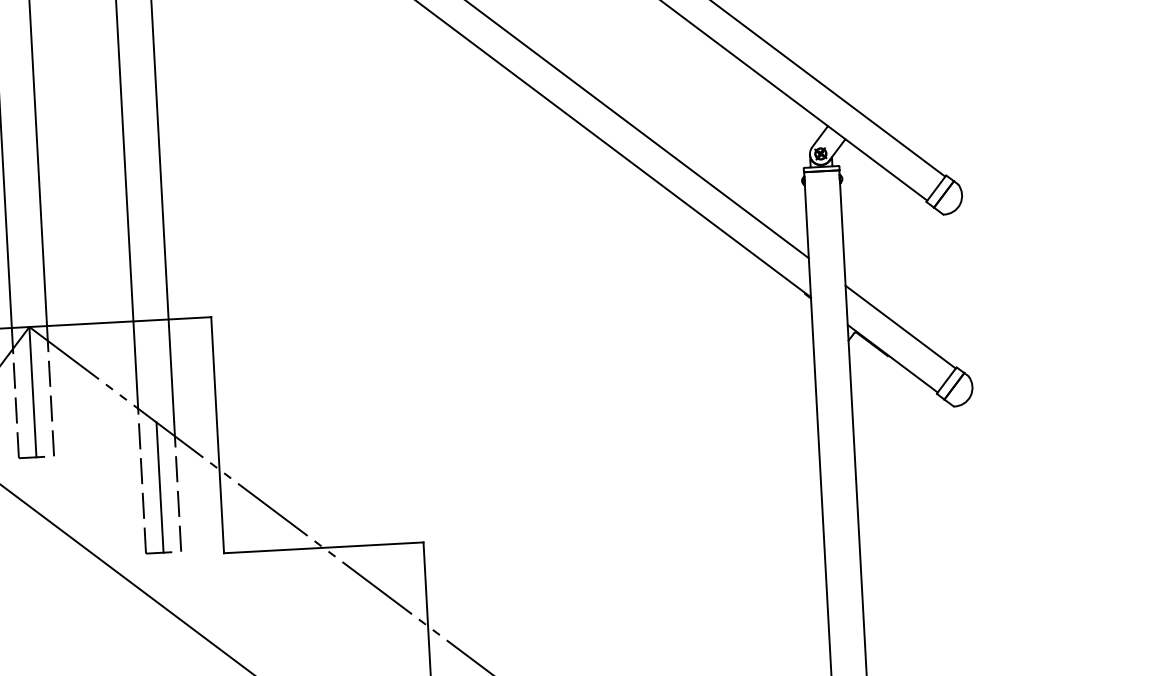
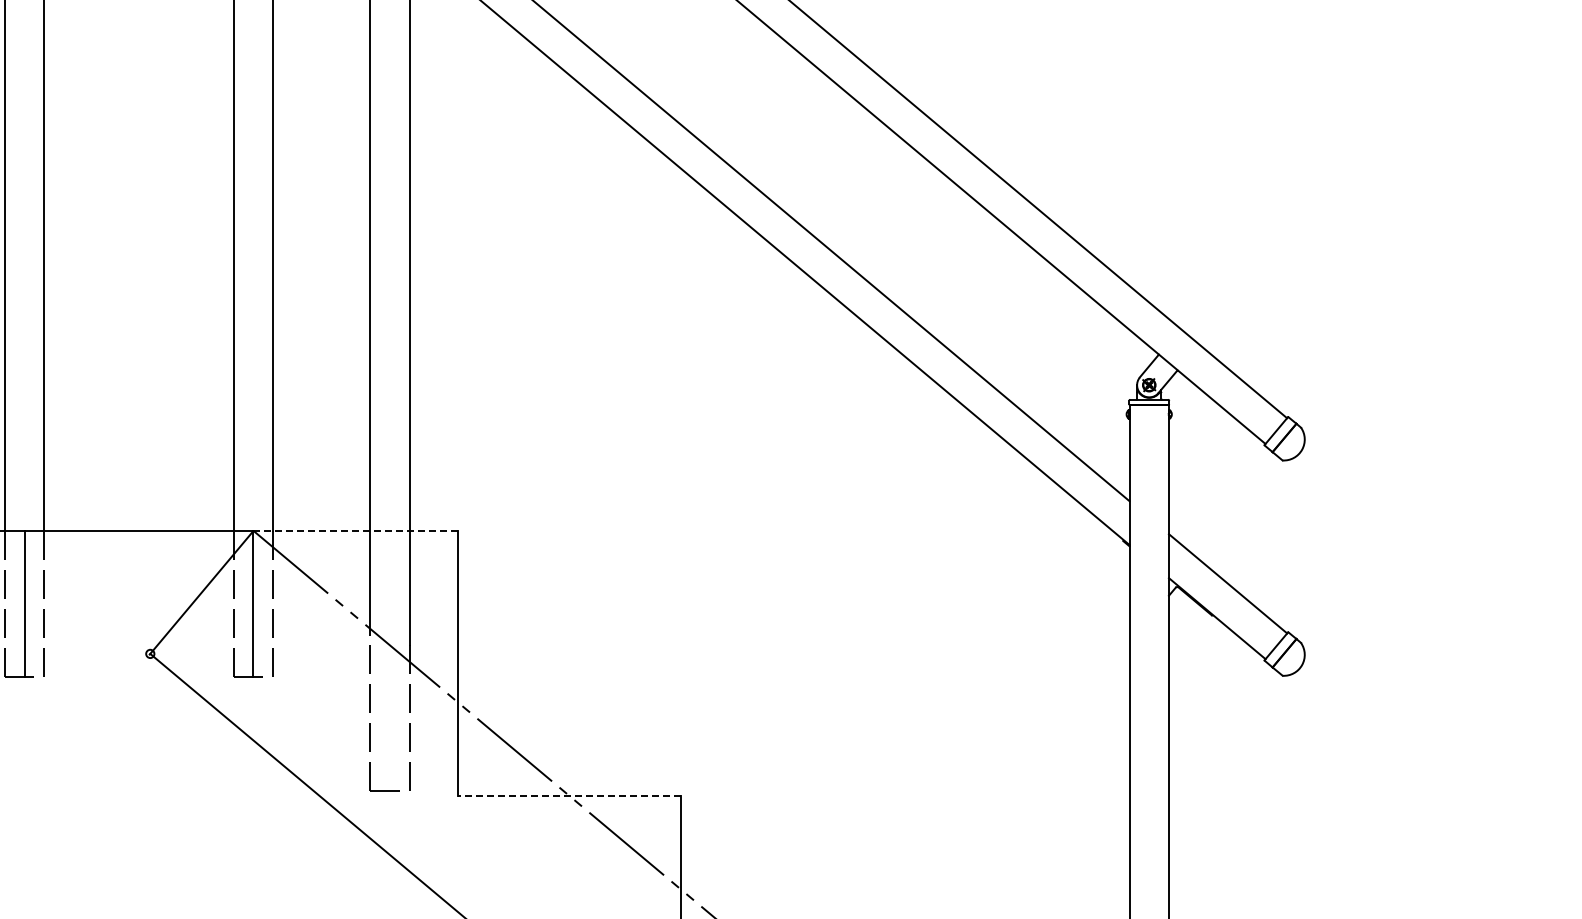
line: (120, 321) -> (355, 530), solid -> dashed
line: (159, 487) -> (389, 718), removed
line: (323, 547) -> (569, 795), solid -> dashed

